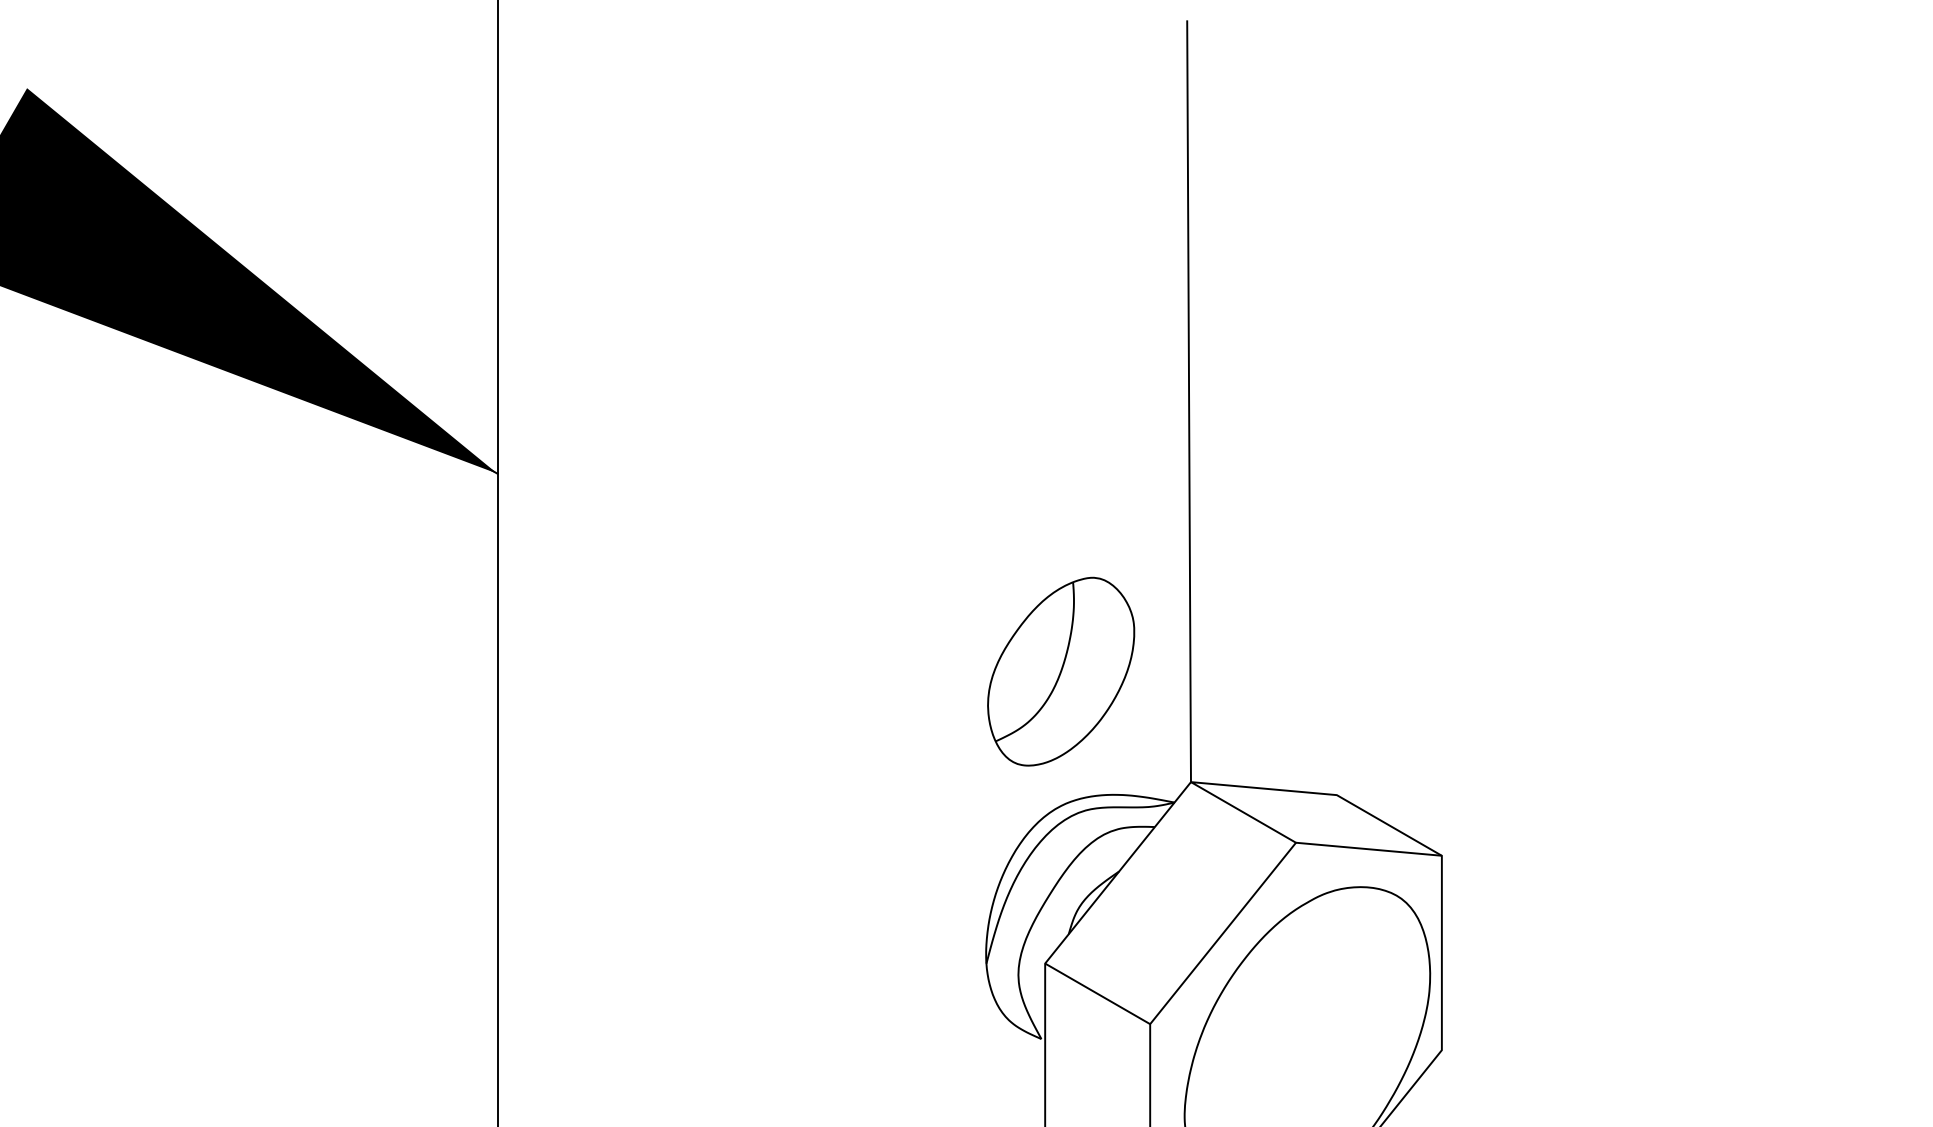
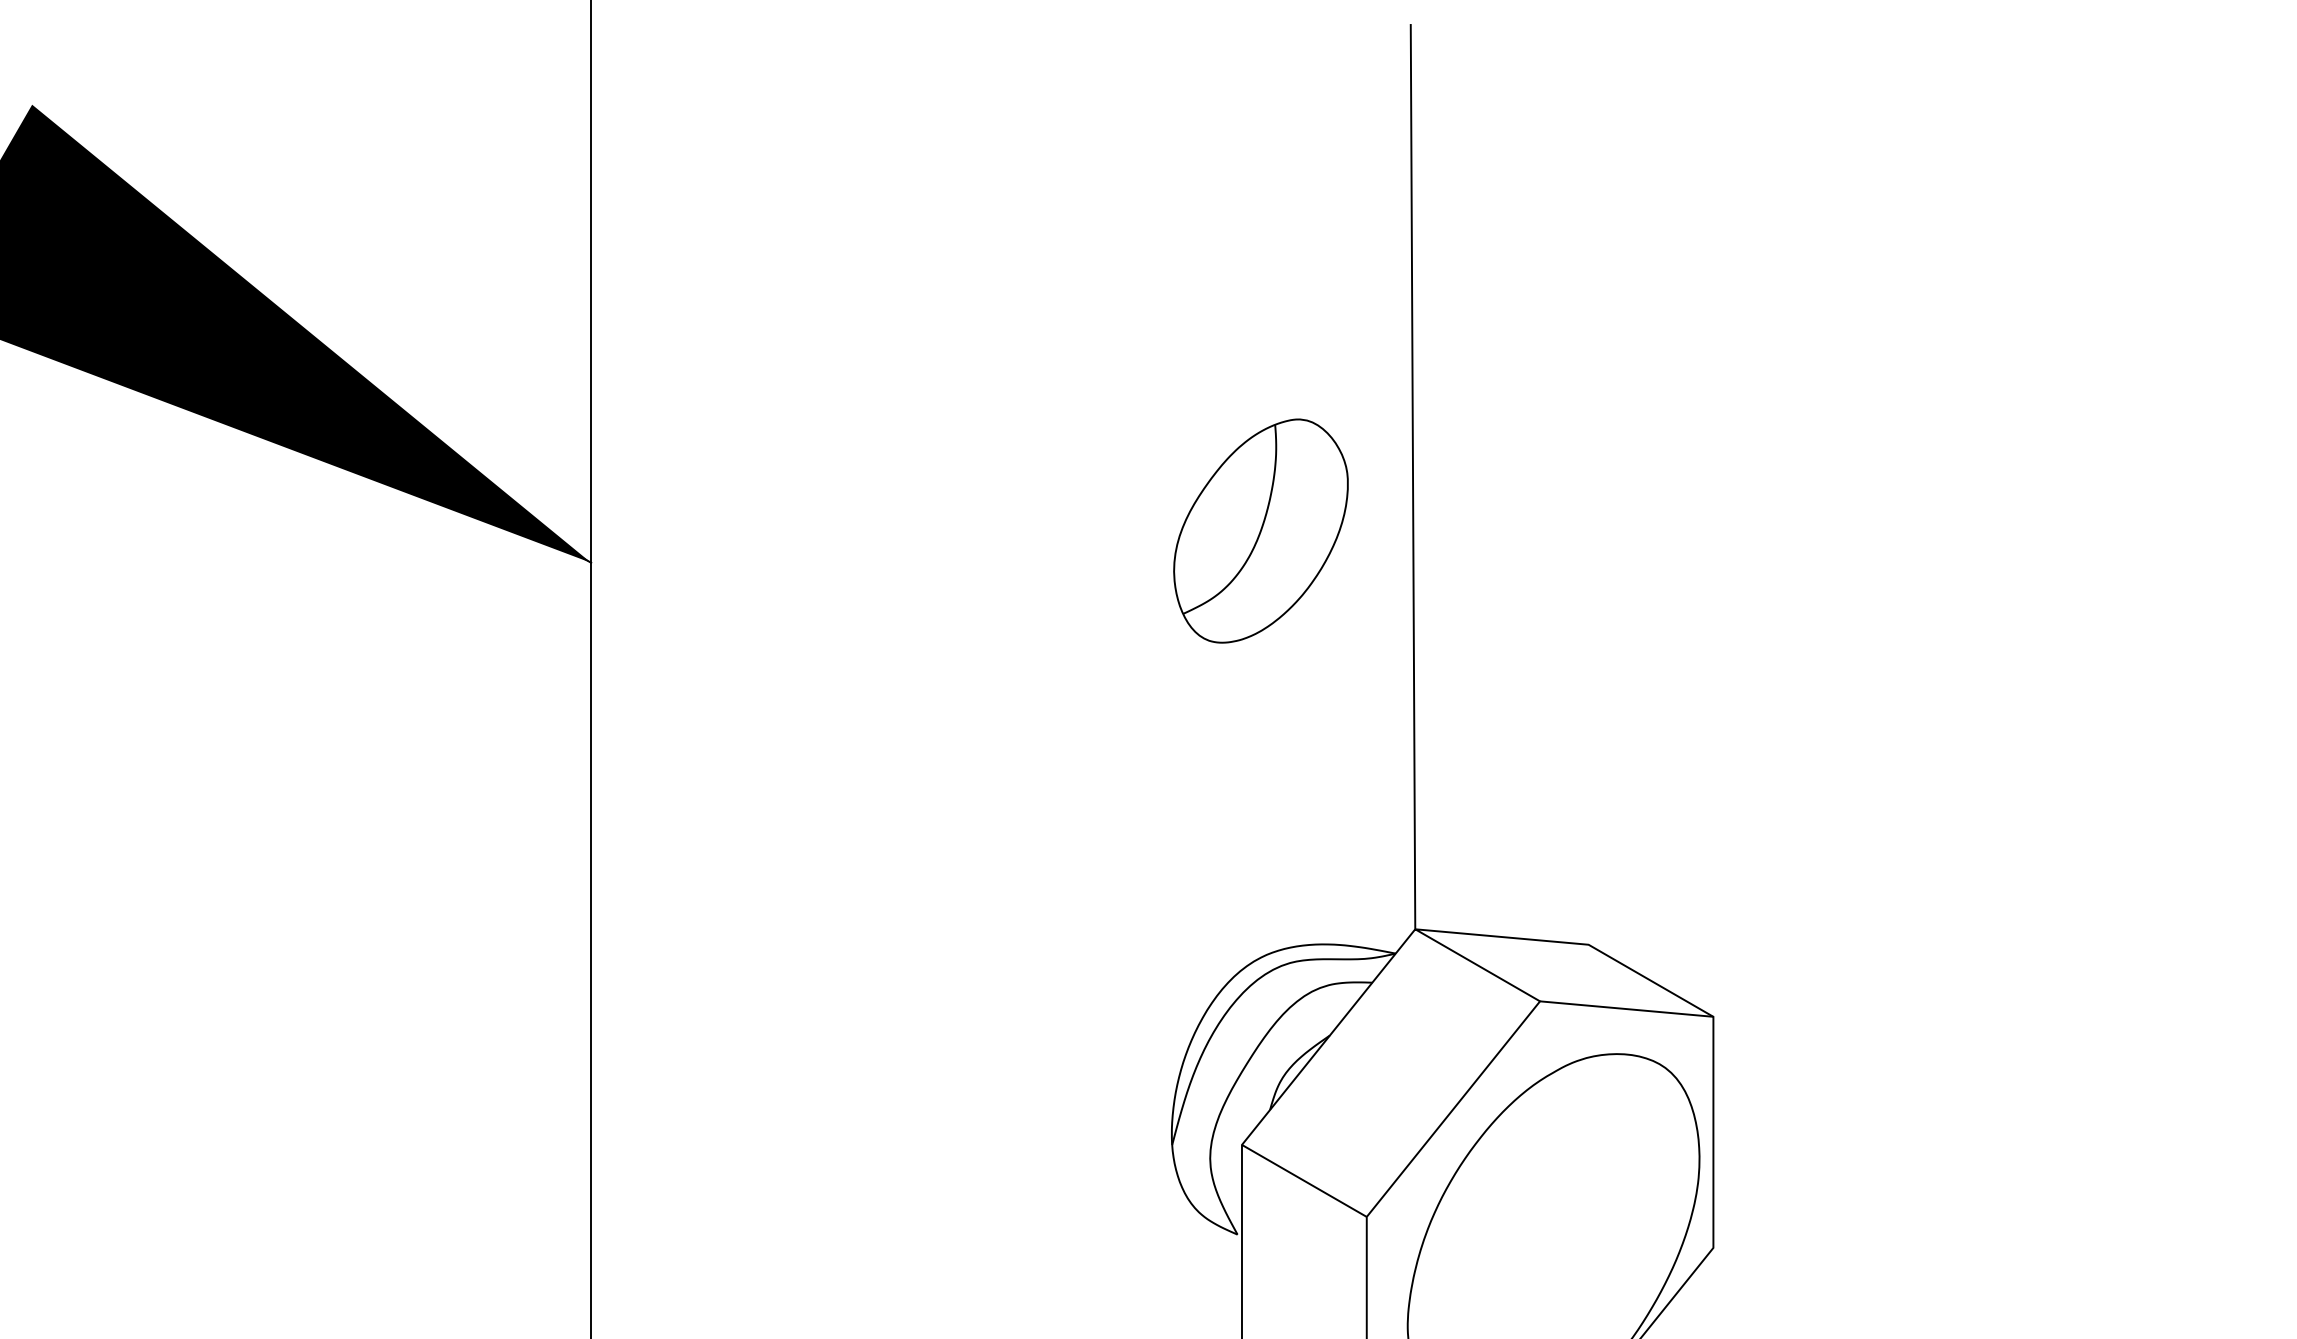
part: (1060, 671) -> (1260, 530), moved

